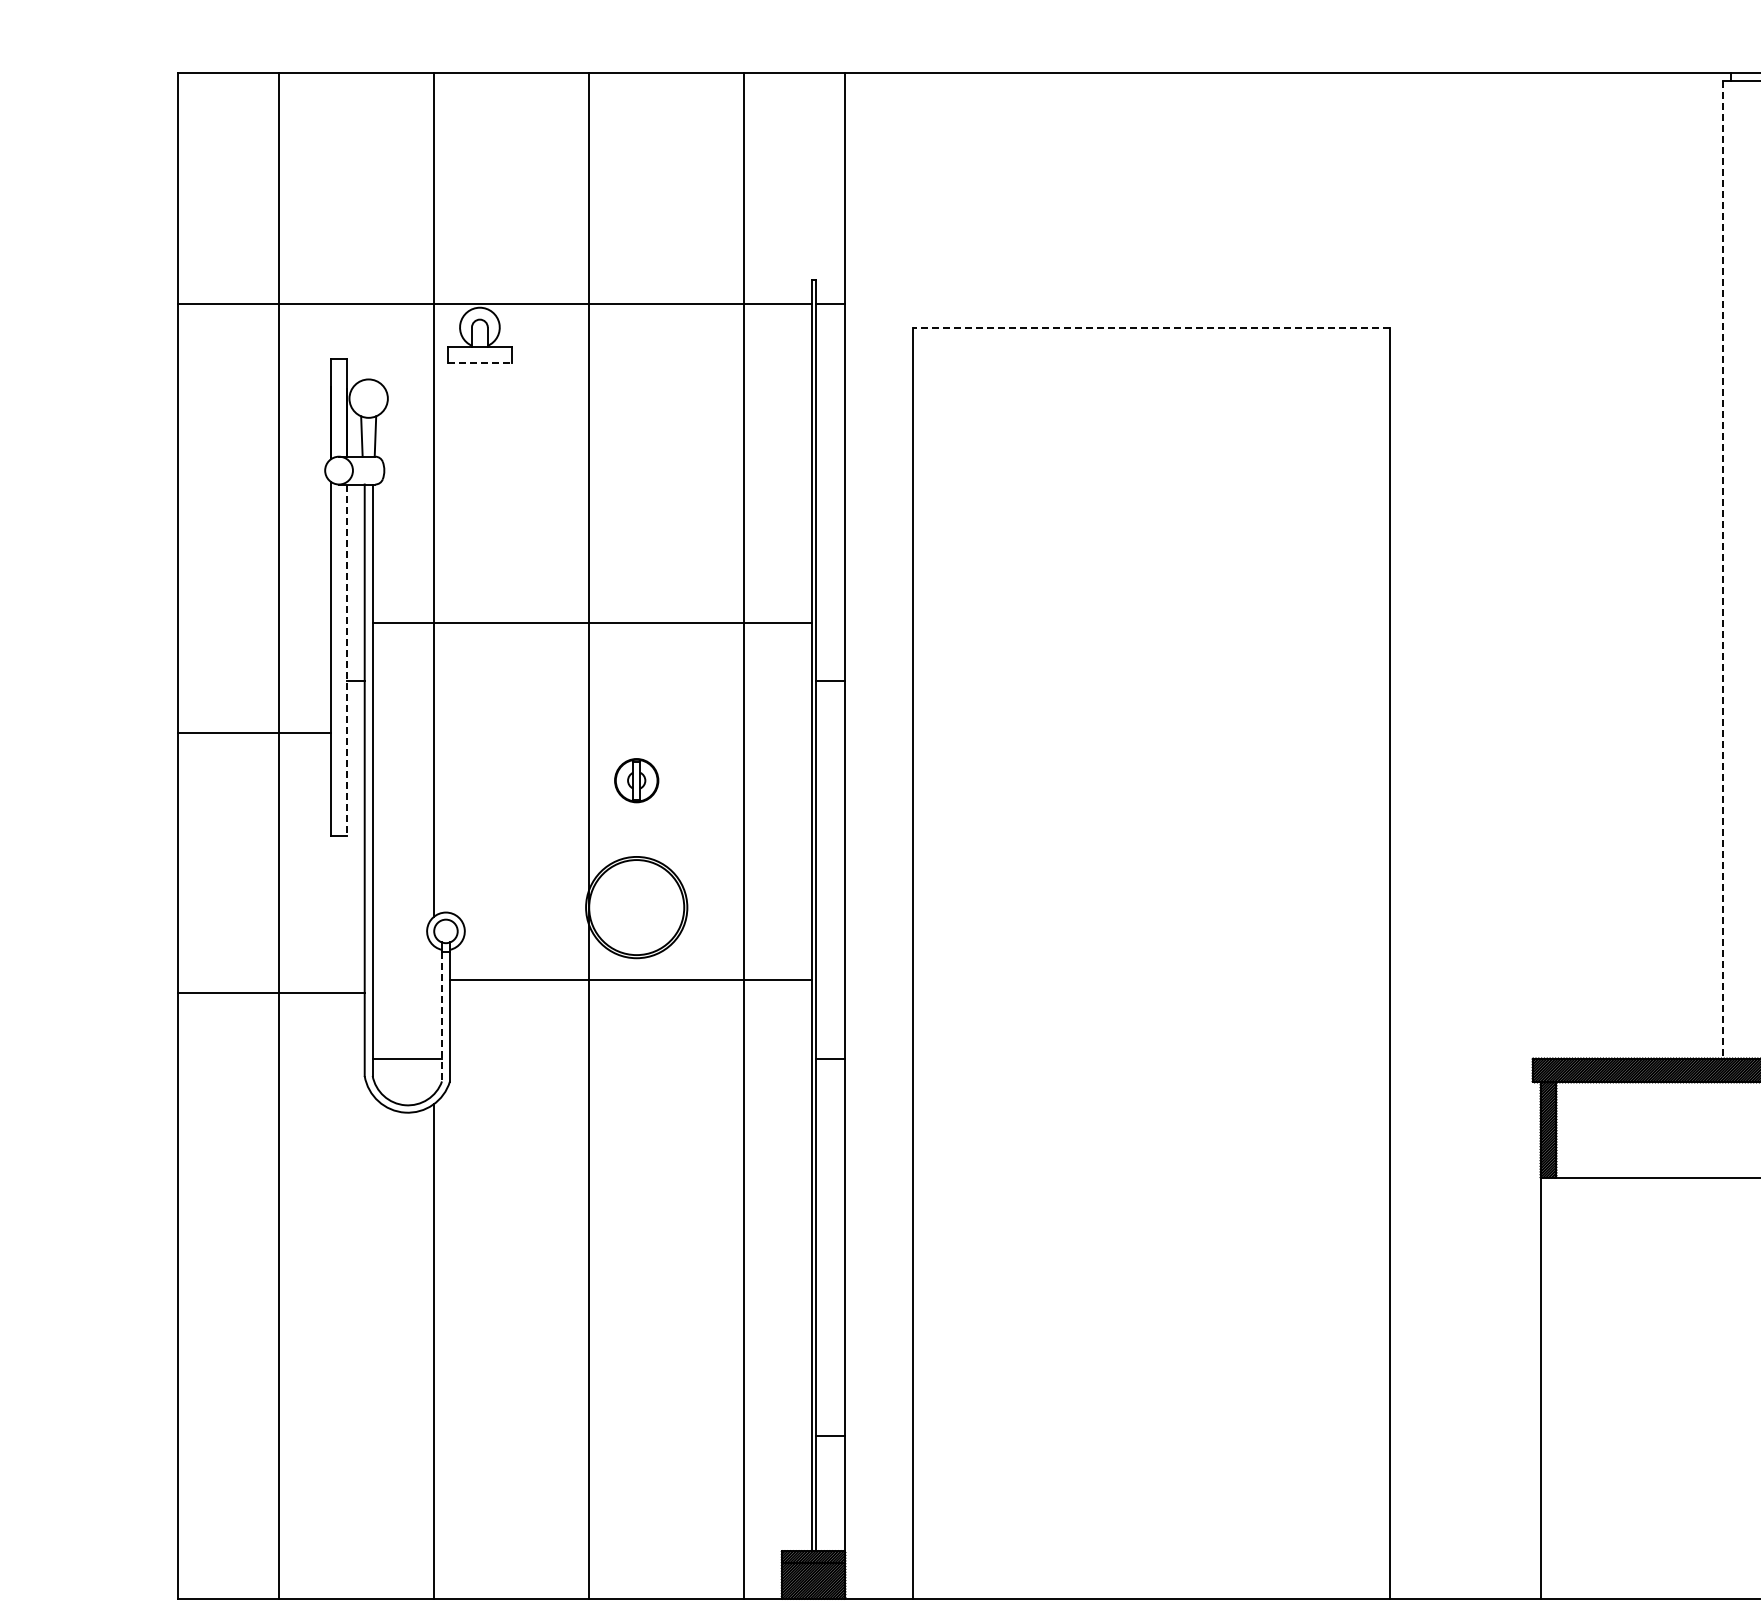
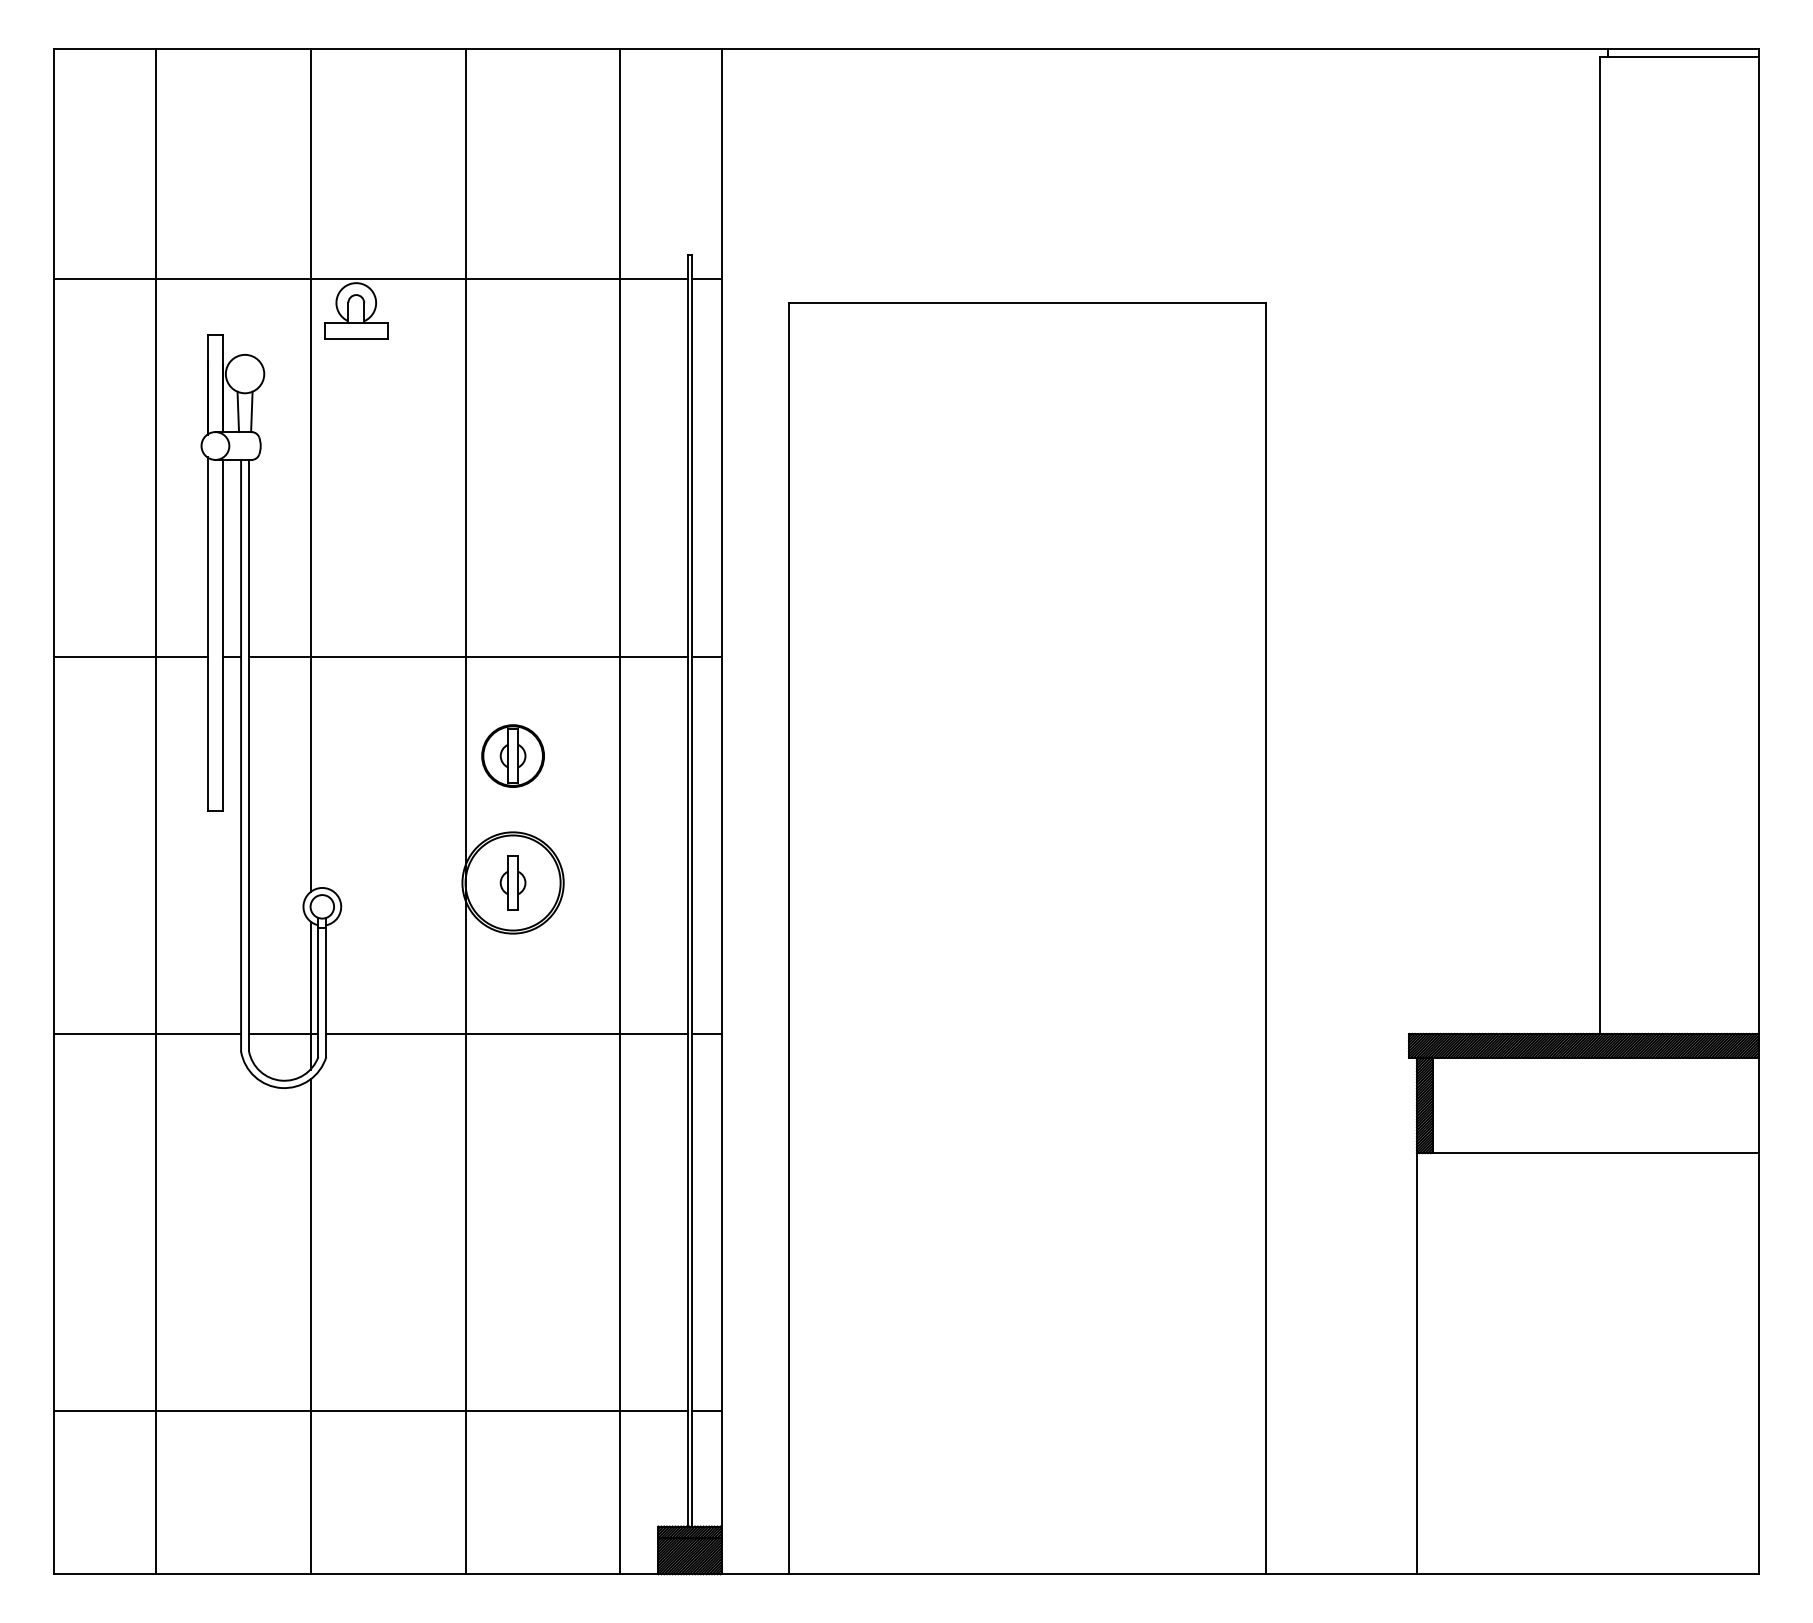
line: (1151, 328) -> (1027, 303), dashed -> solid
line: (480, 363) -> (356, 338), dashed -> solid
line: (1723, 570) -> (1599, 545), dashed -> solid
line: (592, 623) -> (468, 656), moved
line: (347, 660) -> (223, 635), dashed -> solid
line: (254, 733) -> (130, 656), moved
part: (636, 780) -> (512, 755), size x1.43
part: (636, 907) -> (512, 882), added
line: (631, 979) -> (507, 1033), moved
line: (271, 992) -> (147, 1033), moved
line: (442, 1017) -> (318, 992), dashed -> solid
line: (434, 1020) -> (310, 995), added
line: (495, 1436) -> (371, 1411), added

